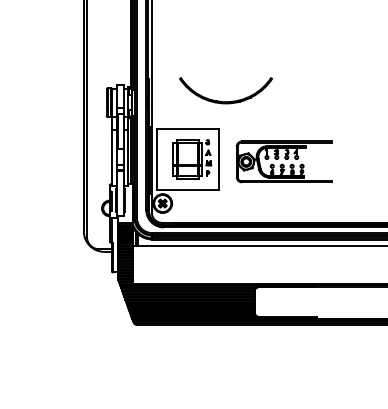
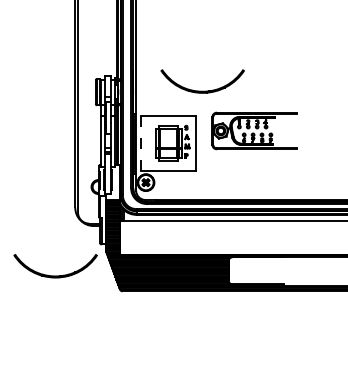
line: (157, 159) -> (141, 143), solid -> dashed
part: (284, 161) -> (255, 130), moved
part: (62, 307) -> (56, 275), added

